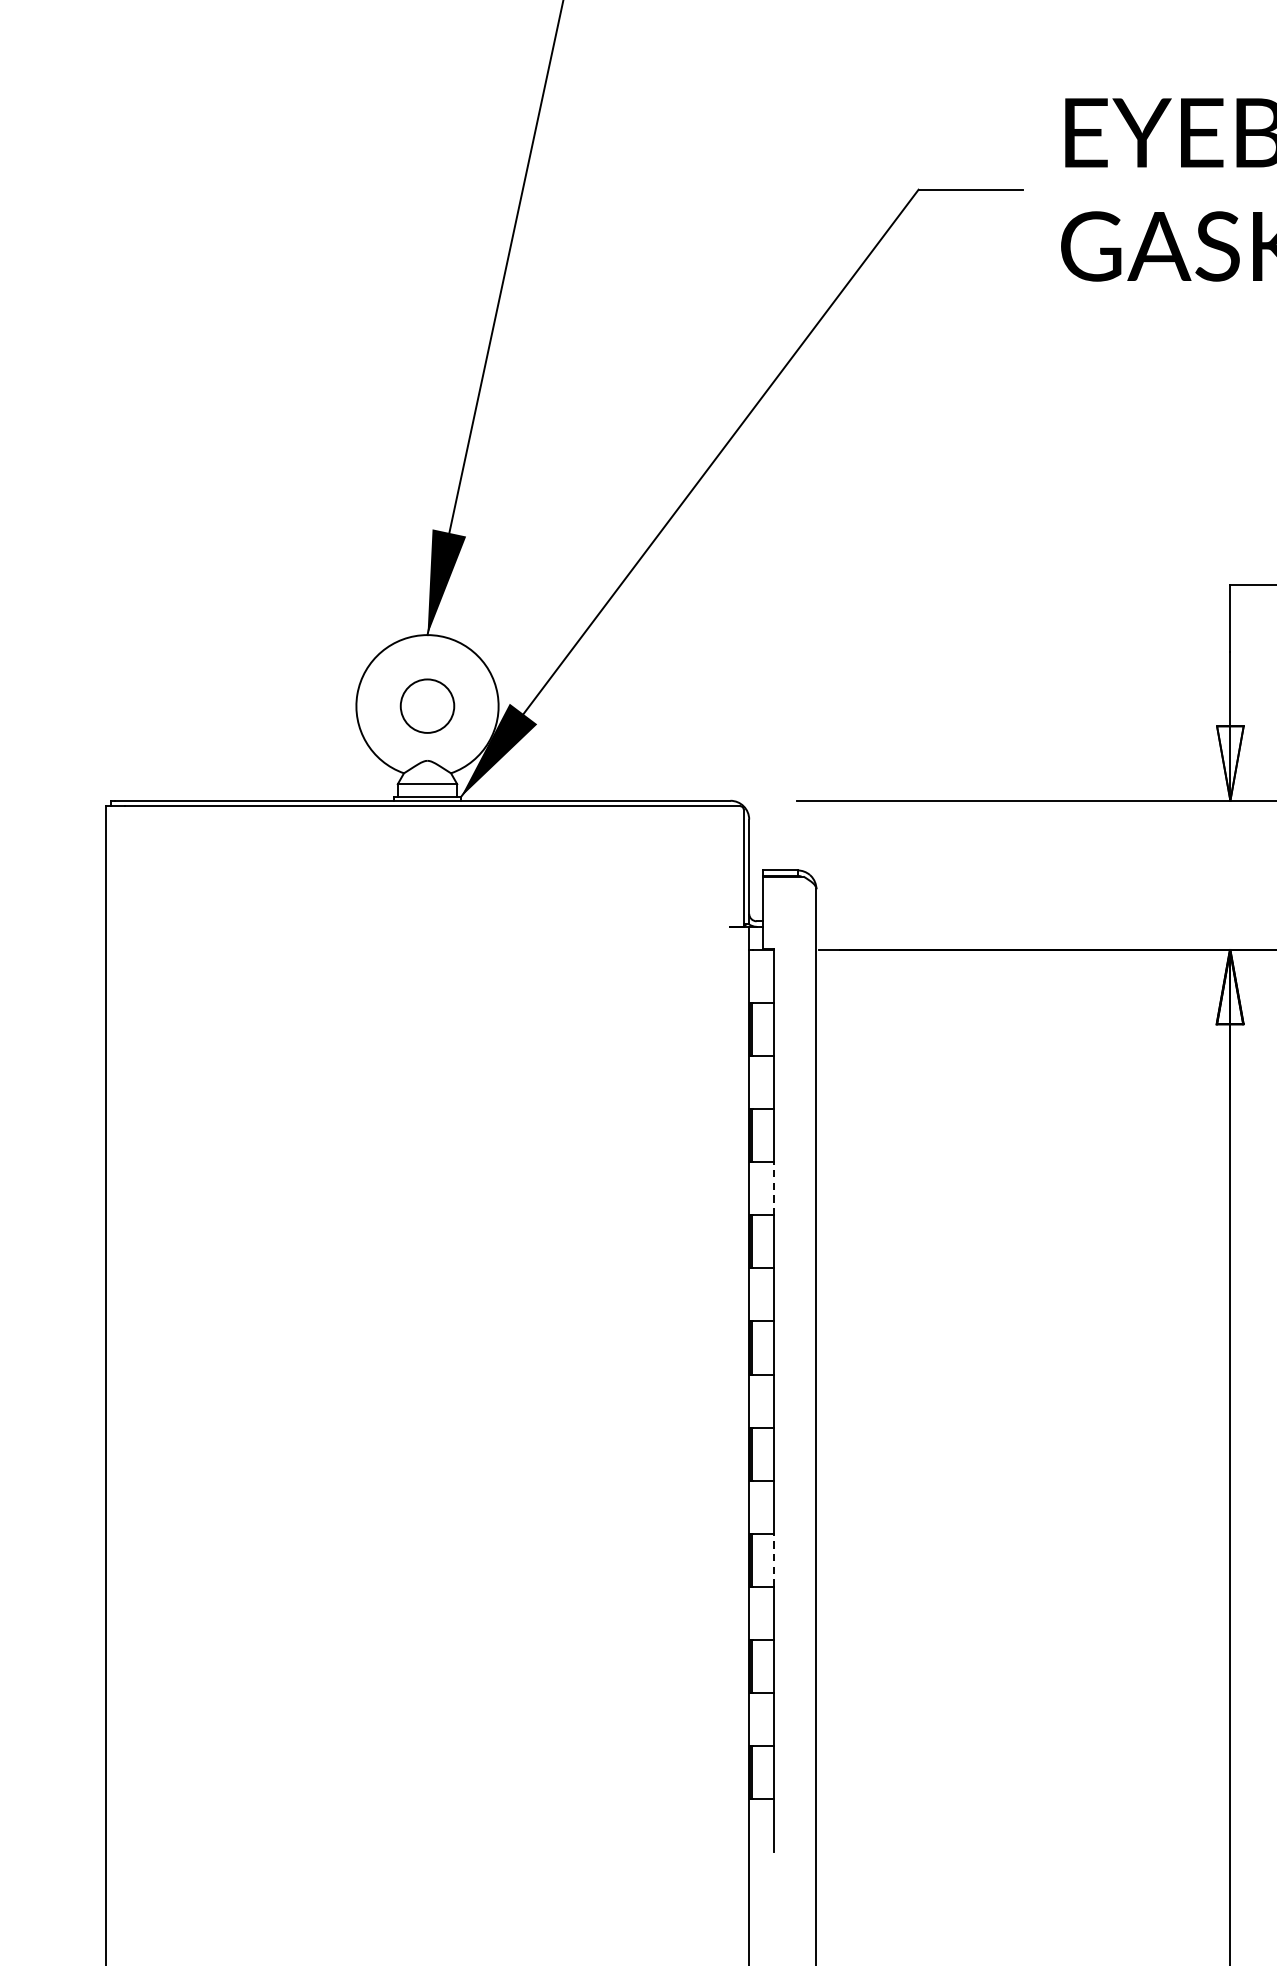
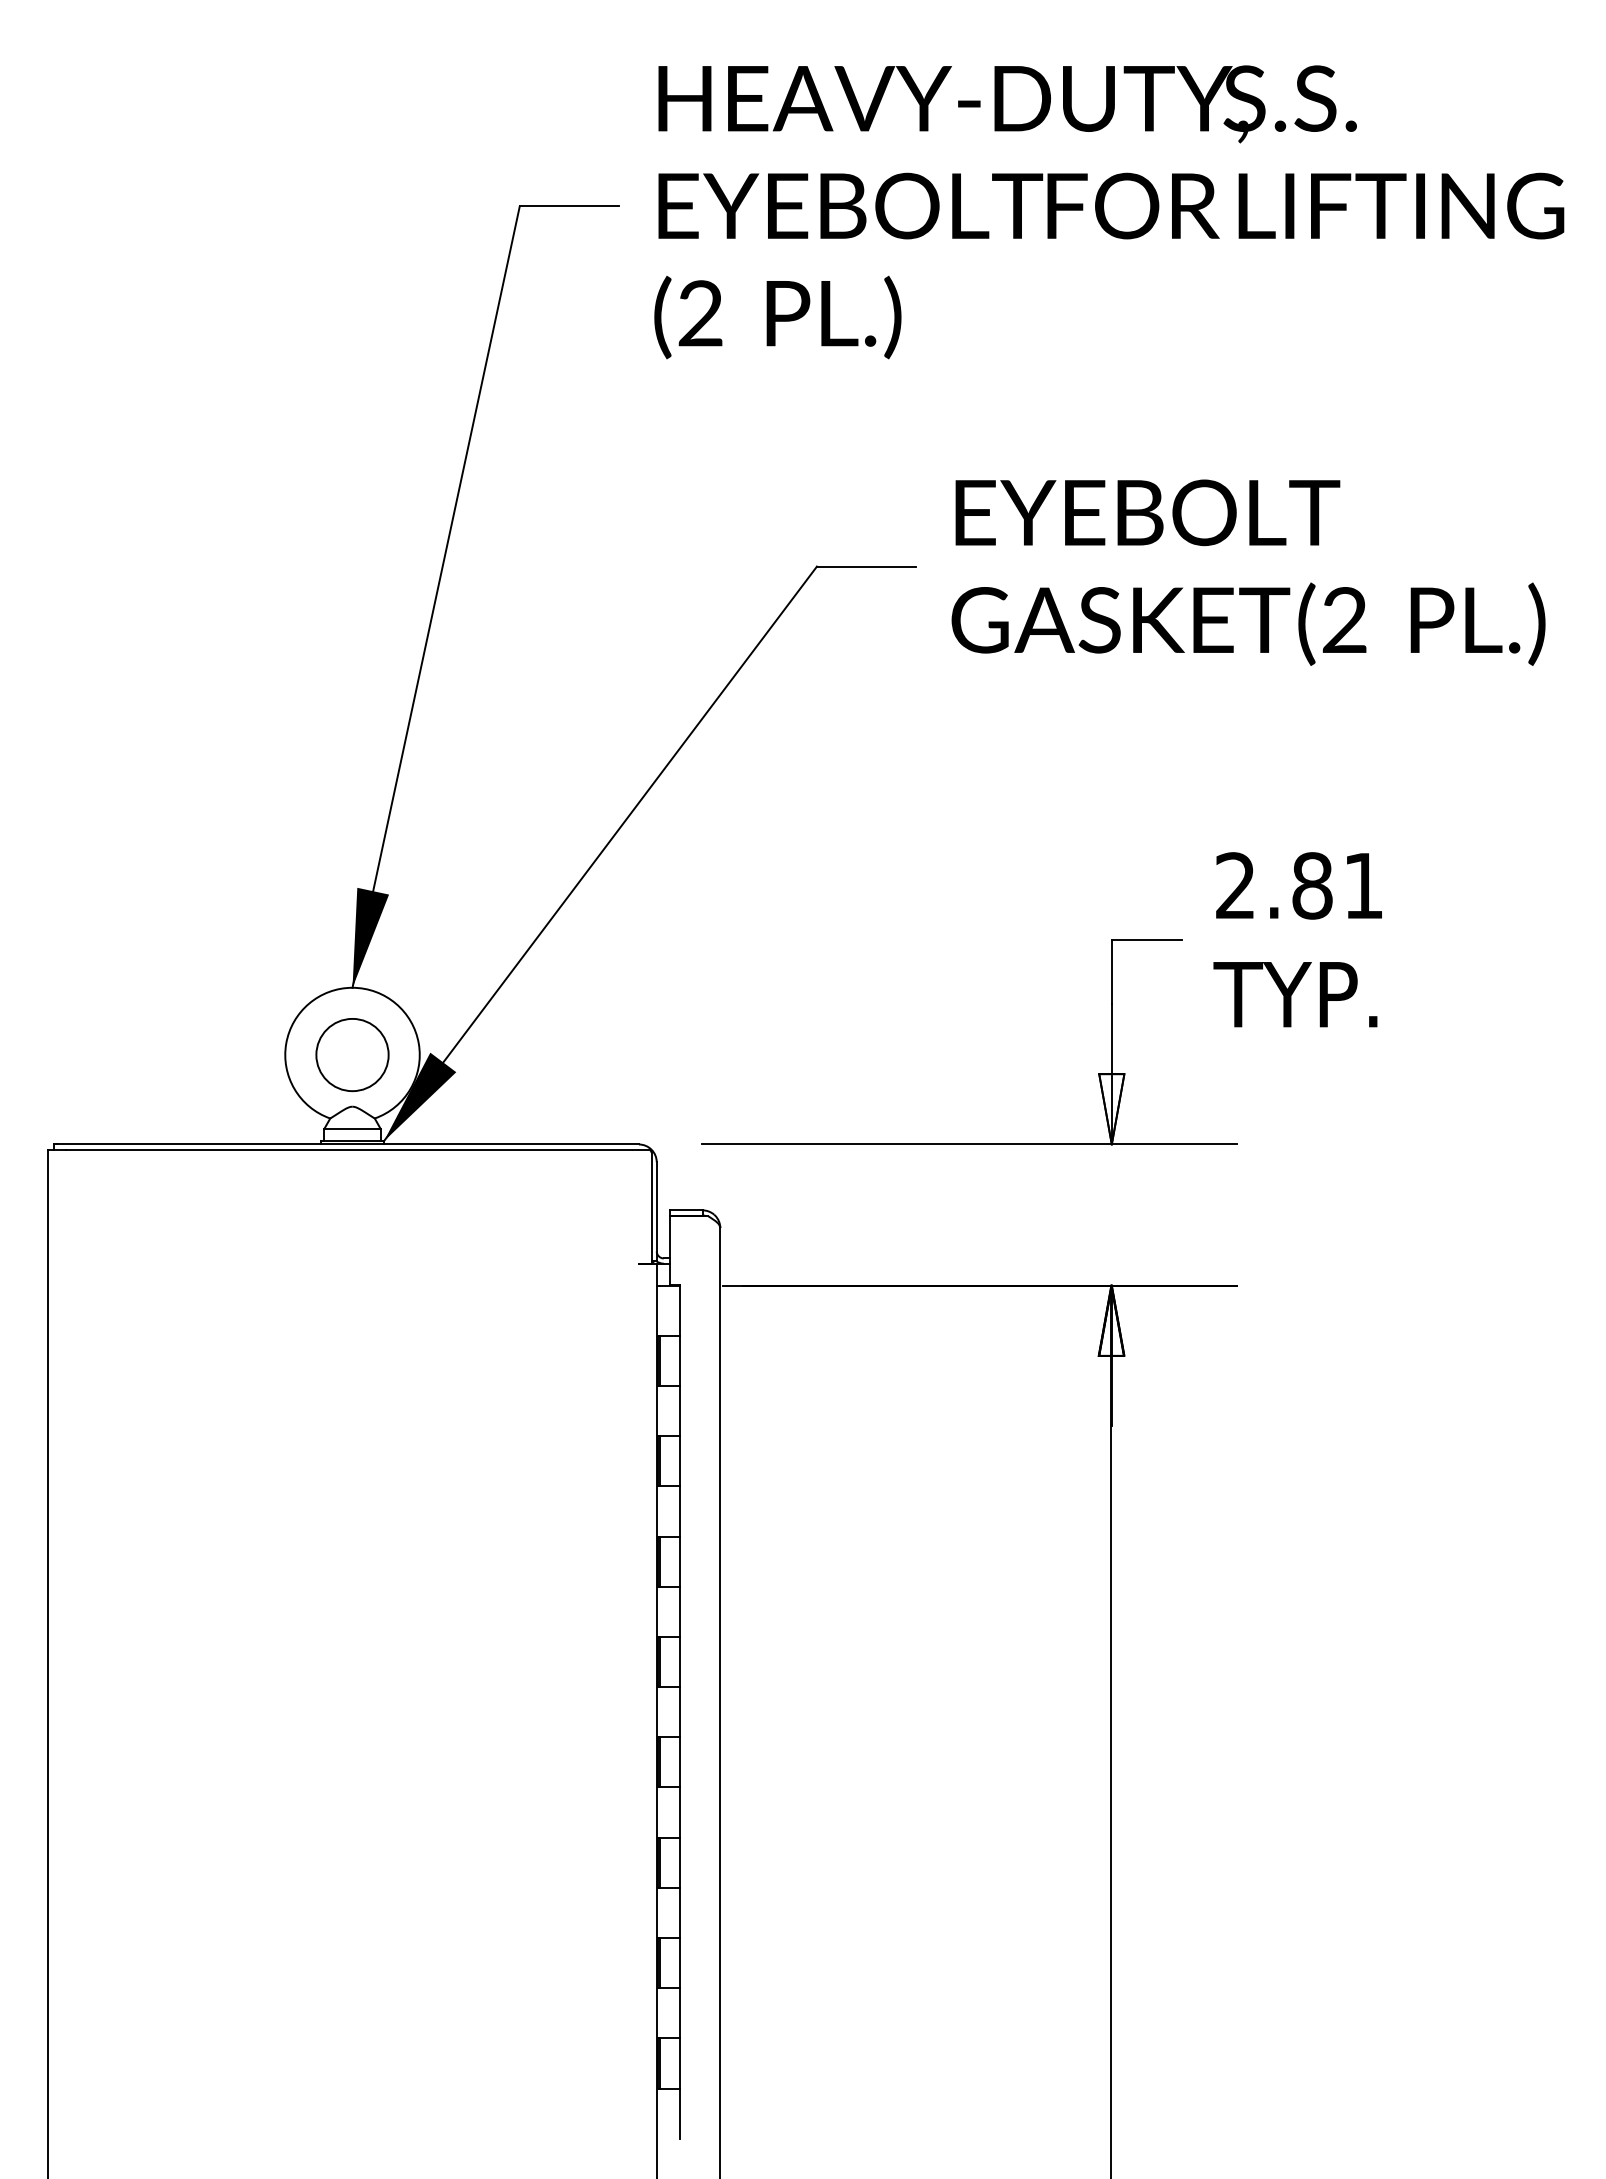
circle: (427, 705) -> (352, 1054), size x1.43
line: (774, 1187) -> (680, 1510), dashed -> solid
line: (774, 1560) -> (680, 1862), dashed -> solid

